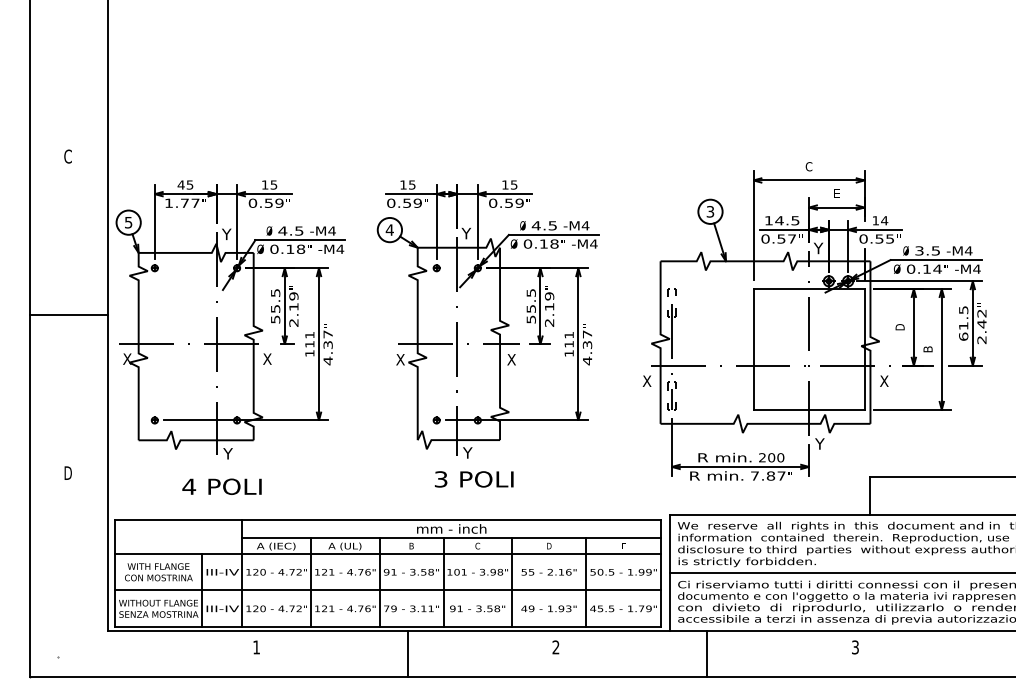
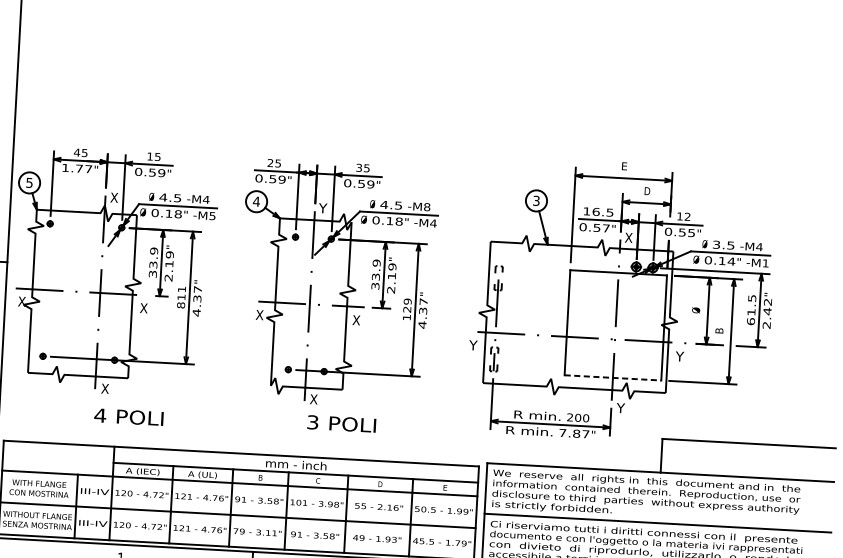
text: (808, 166) -> (623, 166), C -> E
text: (403, 184) -> (270, 162), 15 -> 25
text: (505, 184) -> (359, 167), 15 -> 35
text: (836, 193) -> (647, 190), E -> D
text: (779, 220) -> (596, 211), 14.5 -> 16.5
text: (884, 220) -> (687, 216), 14 -> 12
text: (585, 225) -> (427, 206), -M4 -> -M8
text: (226, 234) -> (114, 197), Y -> X
text: (340, 248) -> (212, 215), -M4 -> -M5
text: (818, 248) -> (628, 237), Y -> X
text: (976, 268) -> (765, 262), -M4 -> -M1
text: (275, 305) -> (153, 261), 55.5 -> 33.9
text: (530, 306) -> (375, 274), 55.5 -> 33.9
text: (899, 327) -> (695, 310), D -> Ø
text: (568, 339) -> (406, 305), 111 -> 129
text: (309, 353) -> (180, 305), 111 -> 811
text: (646, 380) -> (472, 344), X -> Y
text: (883, 380) -> (679, 355), X -> Y
line: (809, 409) -> (613, 377), solid -> dashed
text: (467, 452) -> (313, 398), Y -> X
text: (227, 453) -> (104, 388), Y -> X
text: (474, 479) -> (341, 424), moved
text: (221, 486) -> (128, 416), moved

